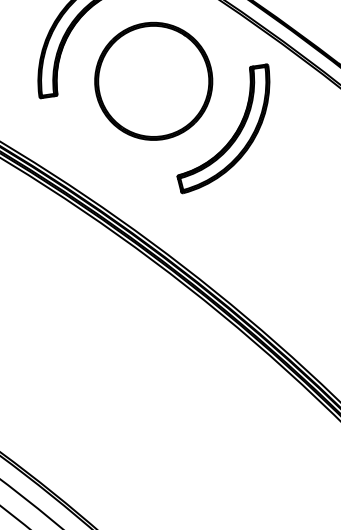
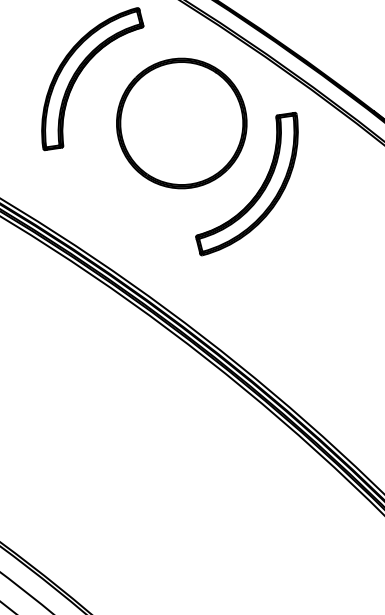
part: (153, 81) -> (181, 123), moved

